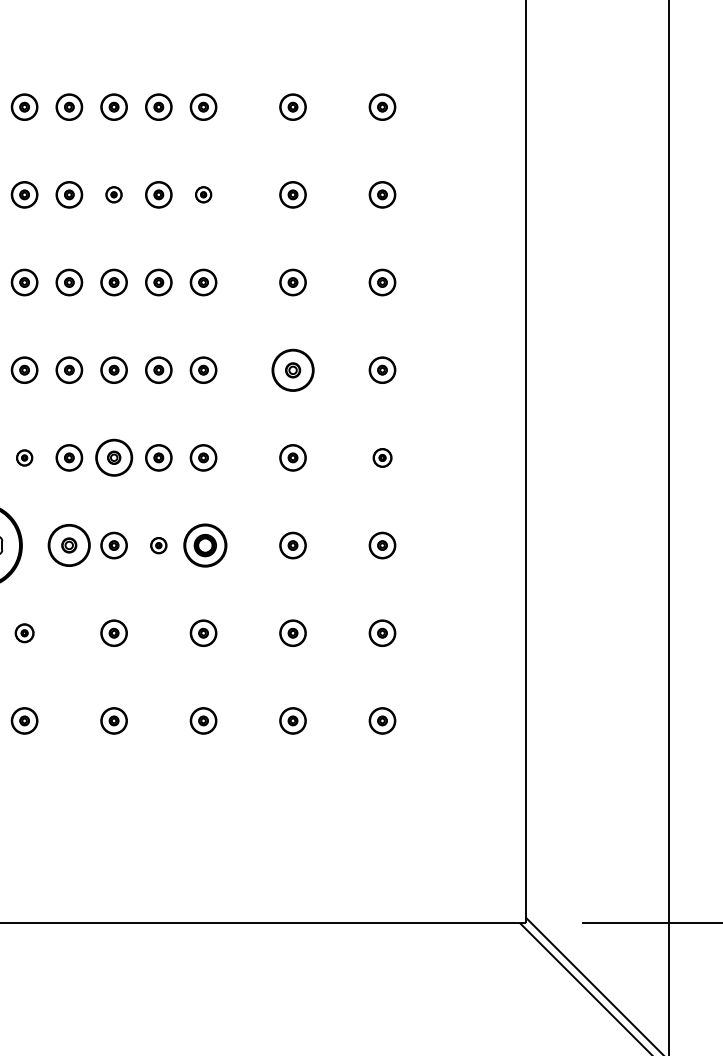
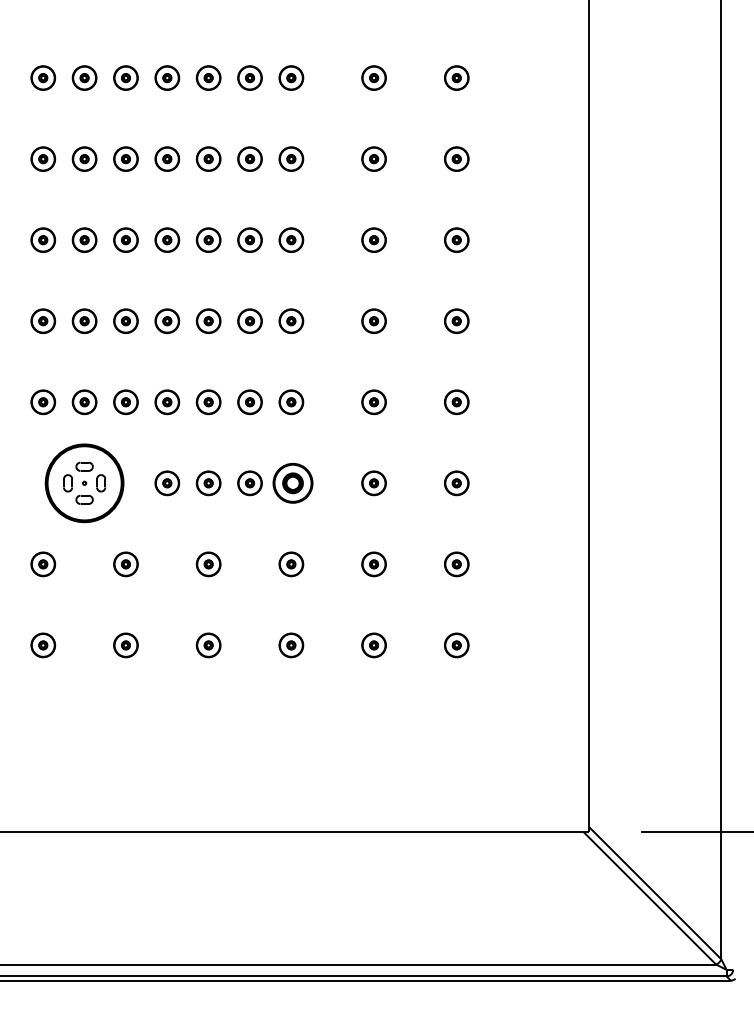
part: (113, 194) -> (208, 158), size x1.67
part: (203, 194) -> (291, 158), size x1.67
part: (292, 369) -> (373, 320), size x0.62
part: (24, 458) -> (125, 402), size x1.67
part: (113, 458) -> (208, 402), size x0.71
part: (382, 458) -> (456, 402), size x1.43
part: (69, 545) -> (167, 483), size x0.62
part: (158, 545) -> (249, 483), size x1.67
part: (24, 633) -> (125, 564), size x1.43

